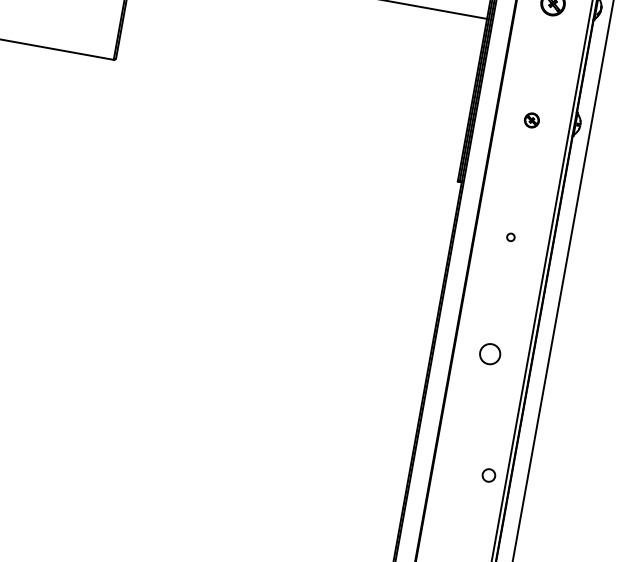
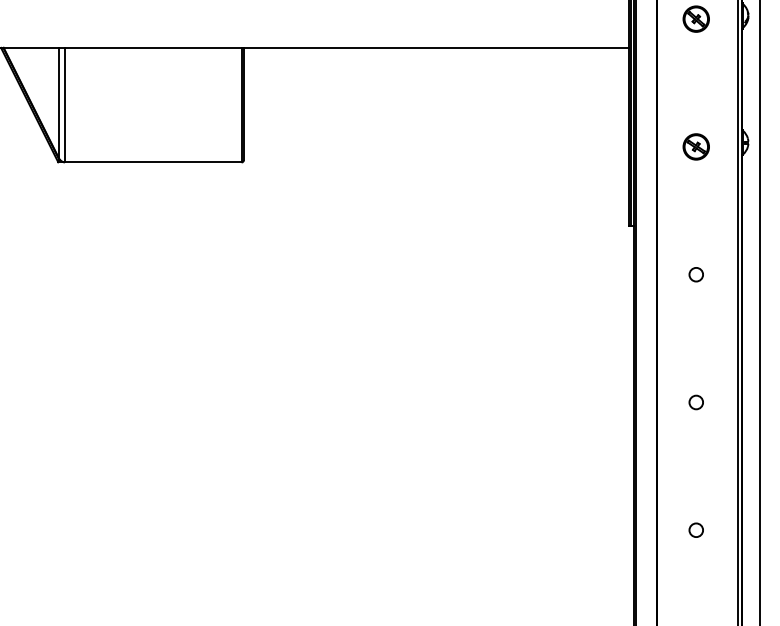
part: (531, 119) -> (695, 146), size x1.67
circle: (510, 236) -> (695, 274), size x1.67
circle: (489, 354) -> (695, 402), size x0.62
circle: (488, 474) -> (695, 529), moved

